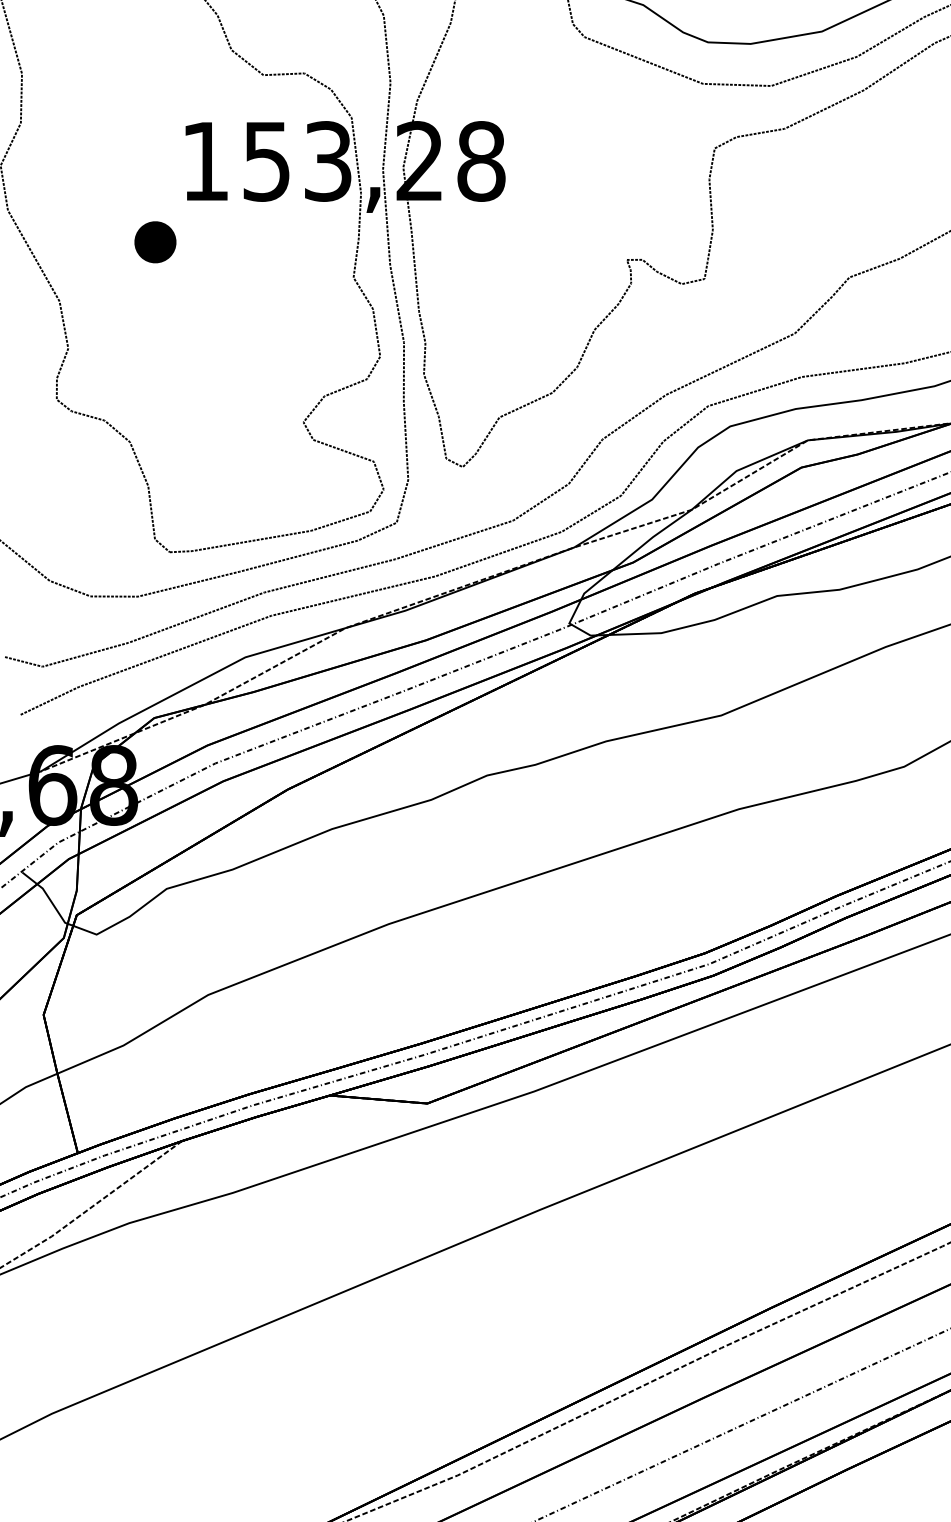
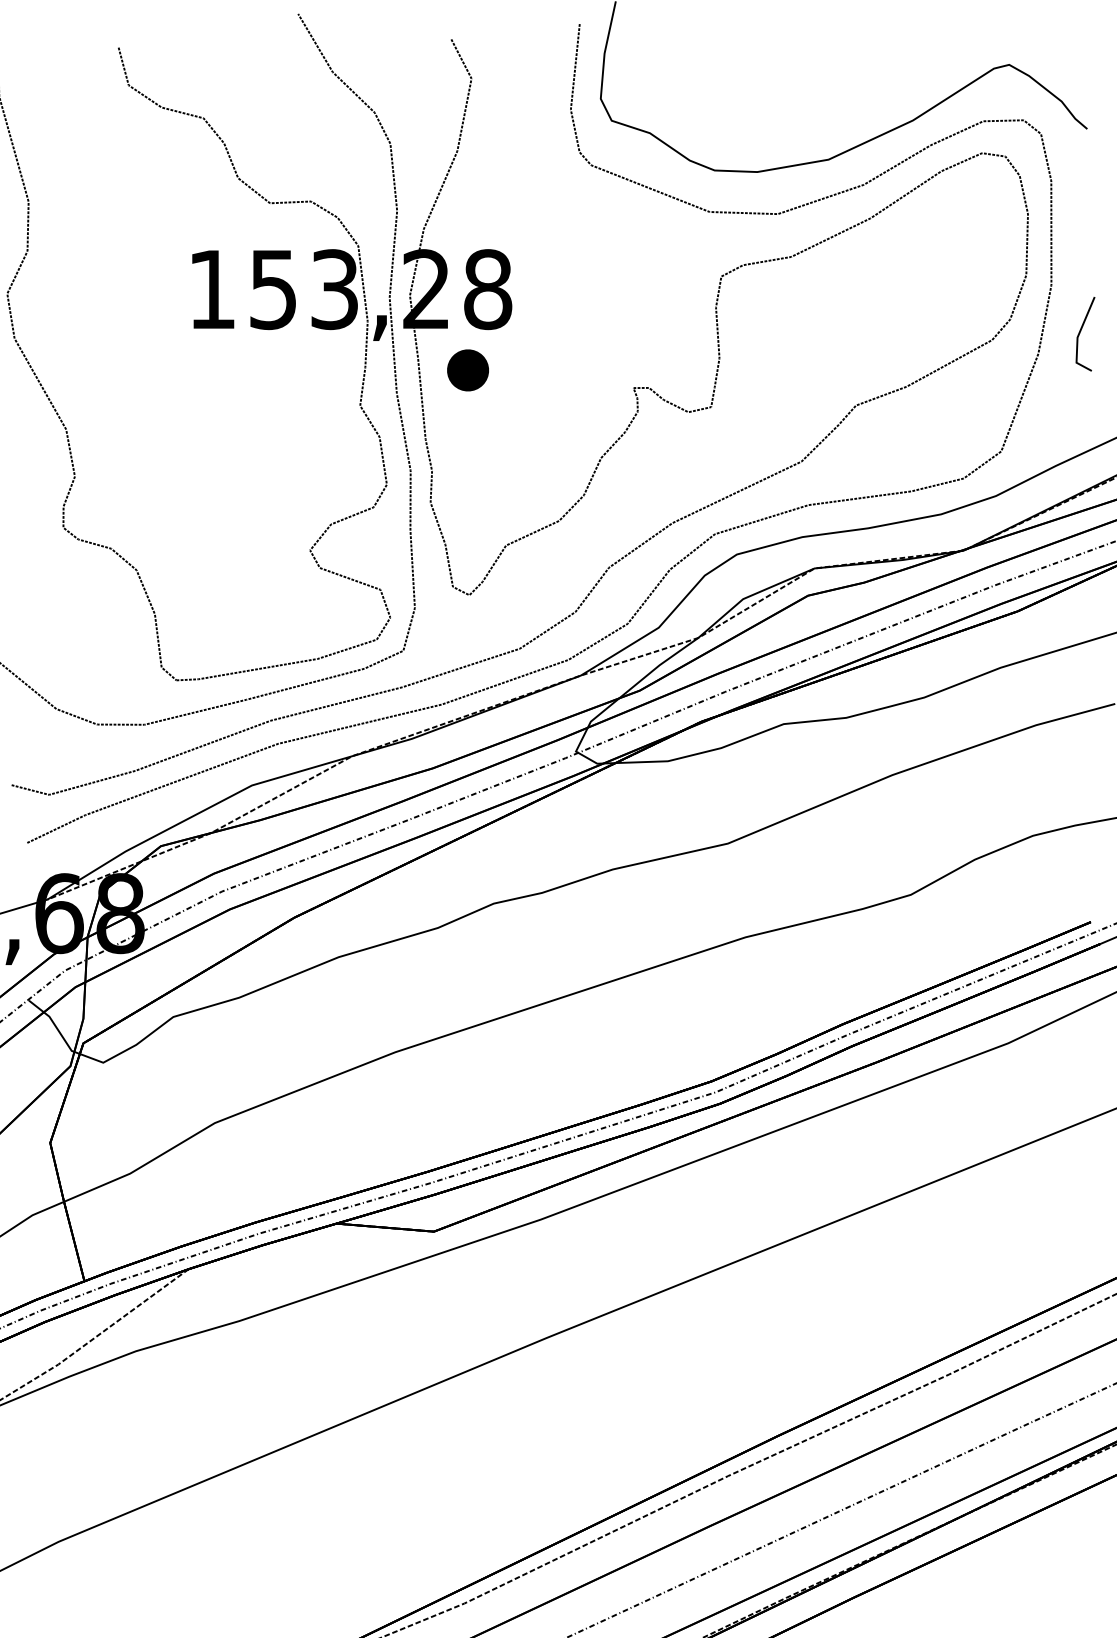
part: (154, 242) -> (467, 370), moved

